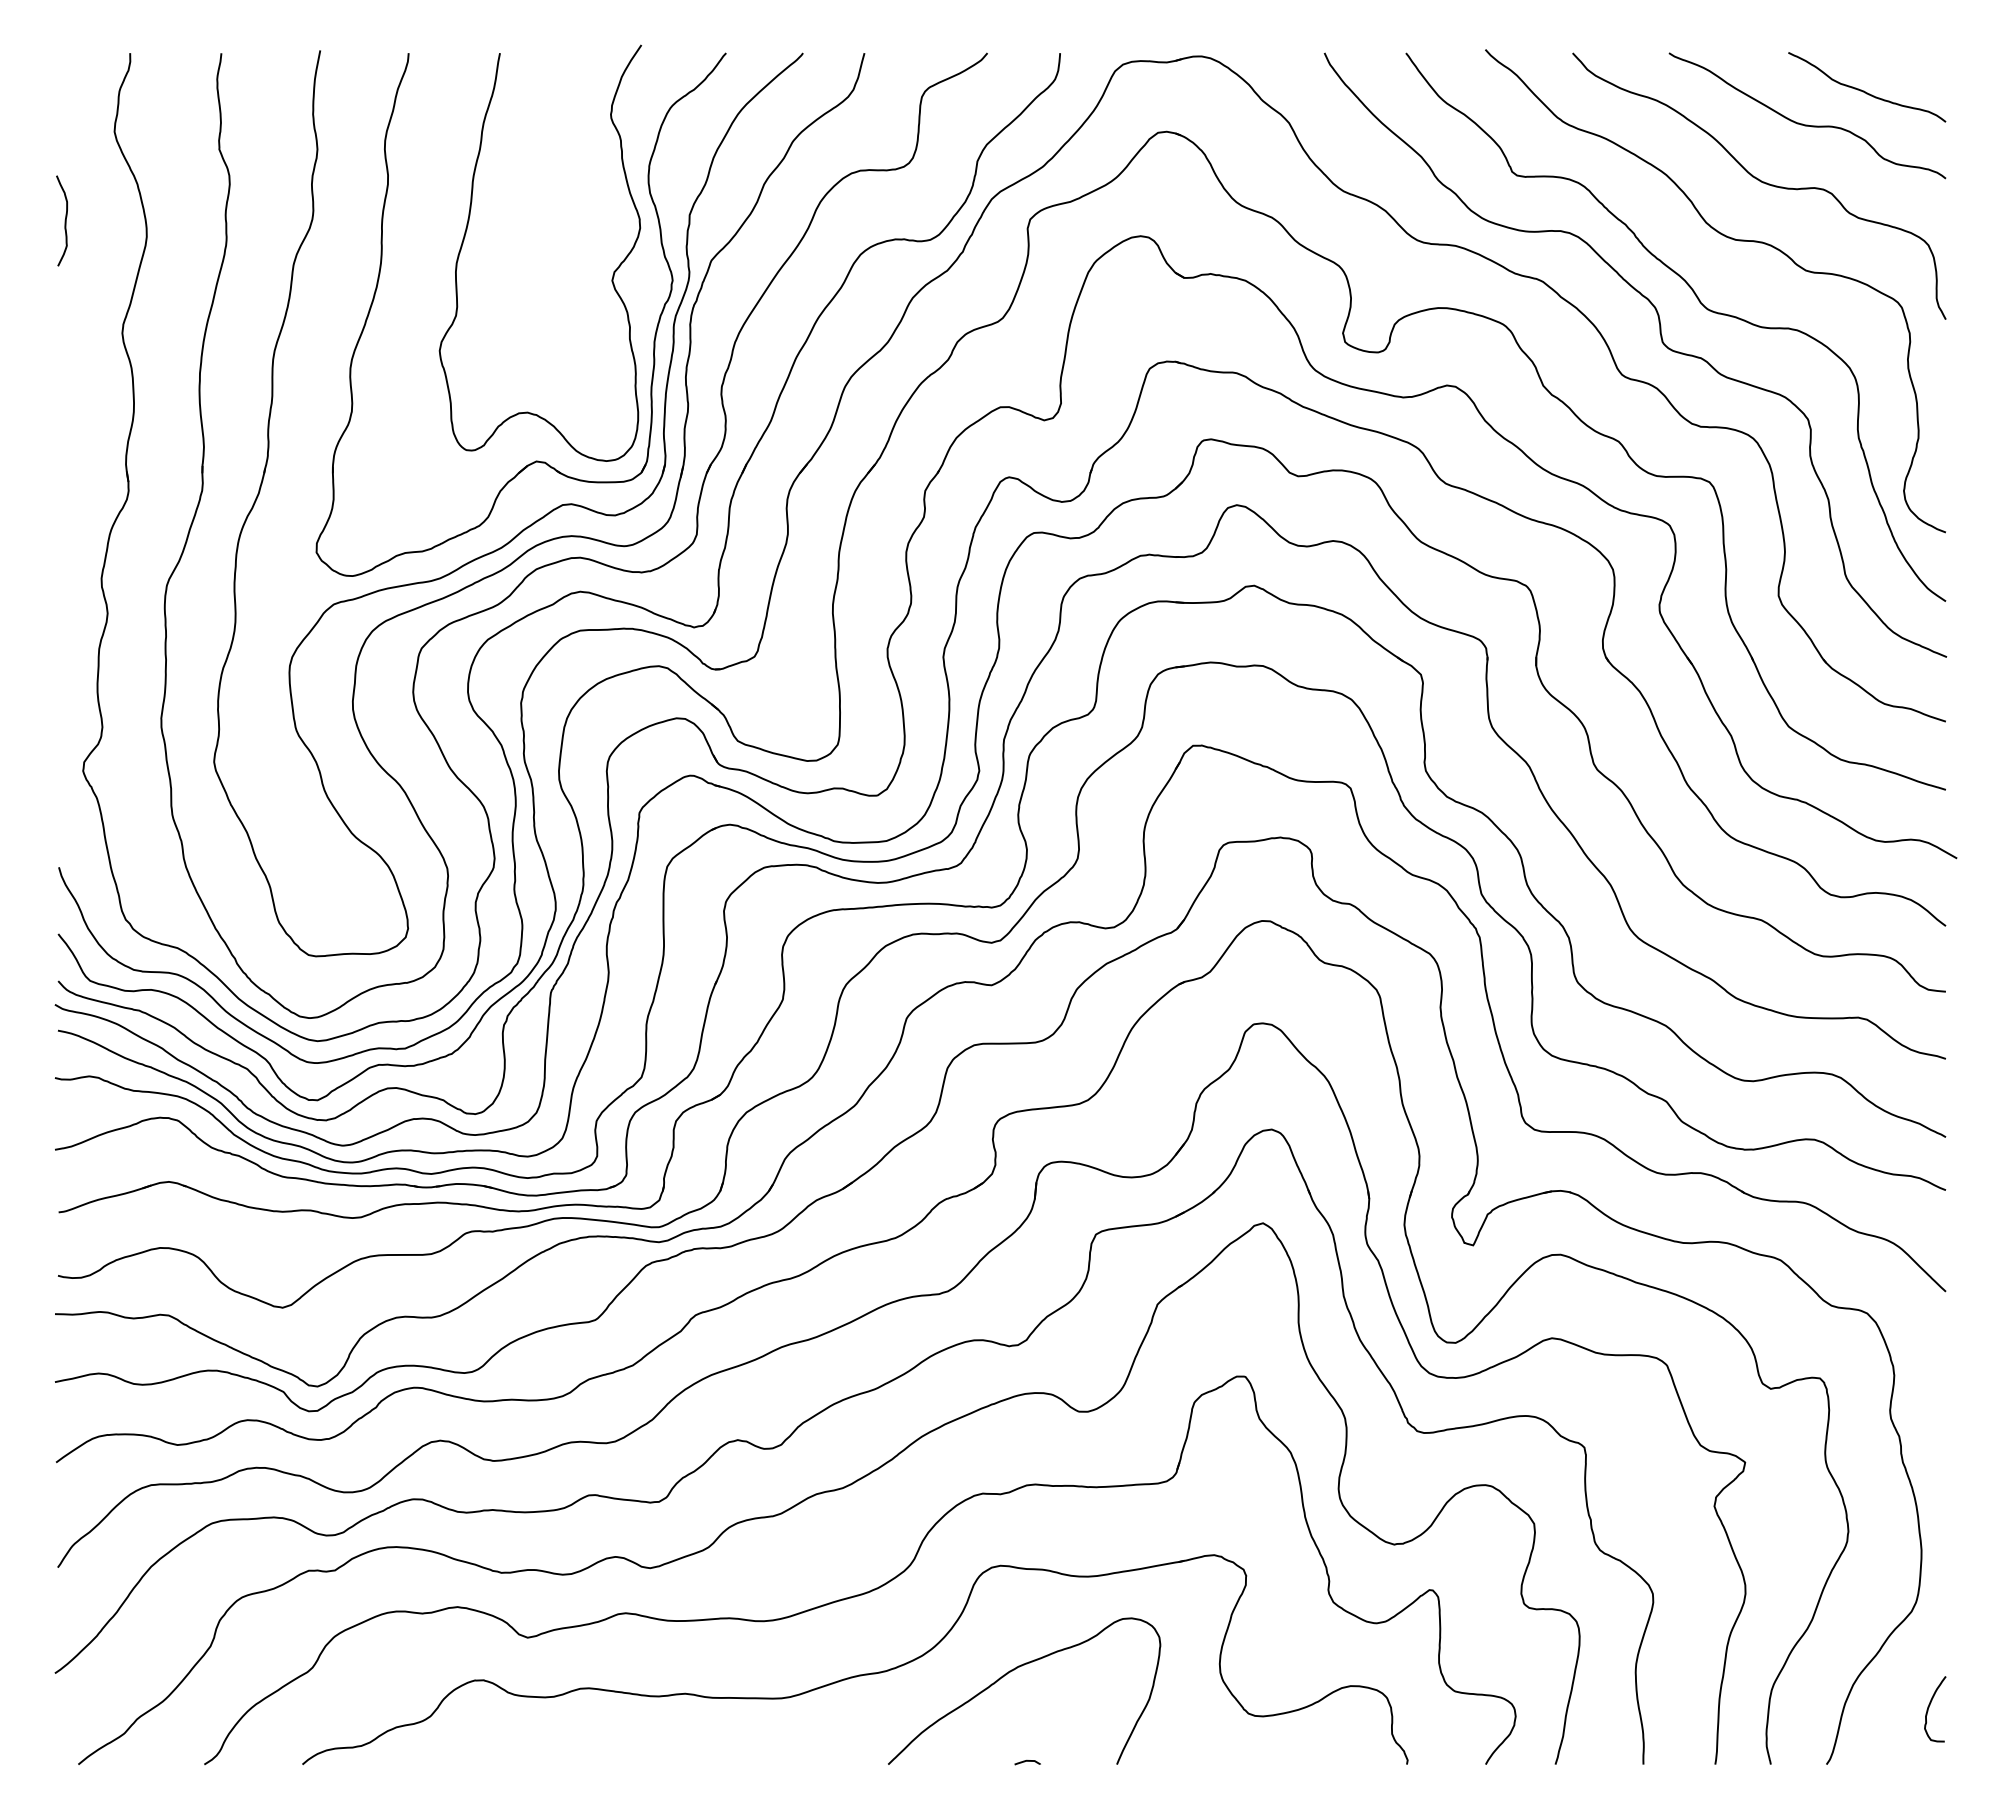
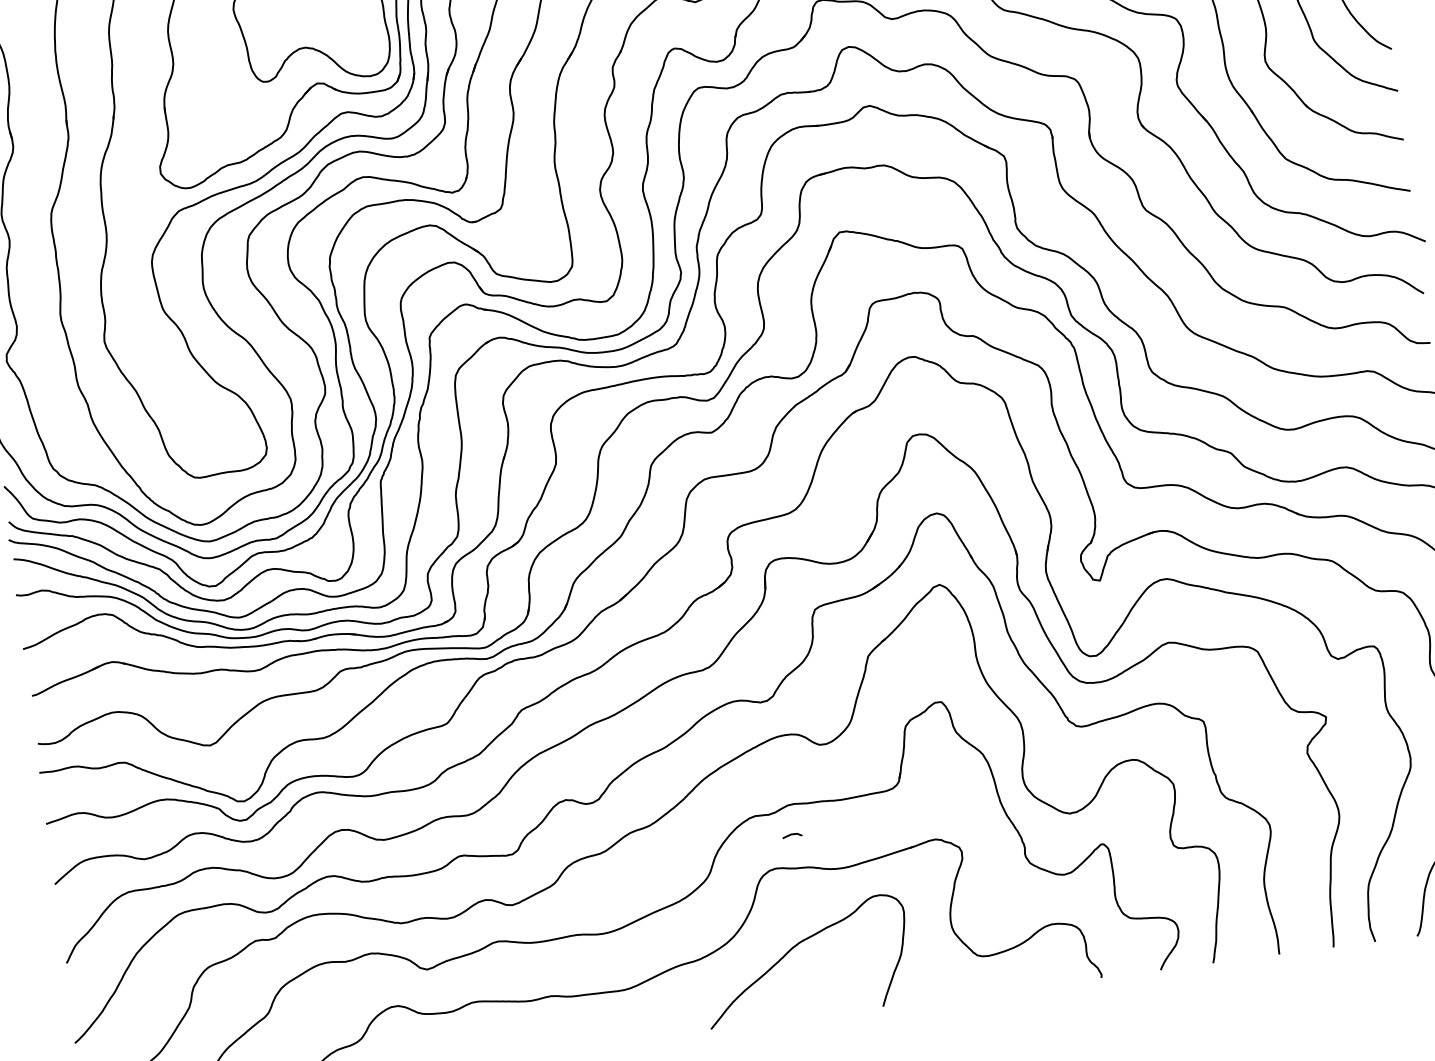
curve: (1027, 1761) -> (792, 834), moved

